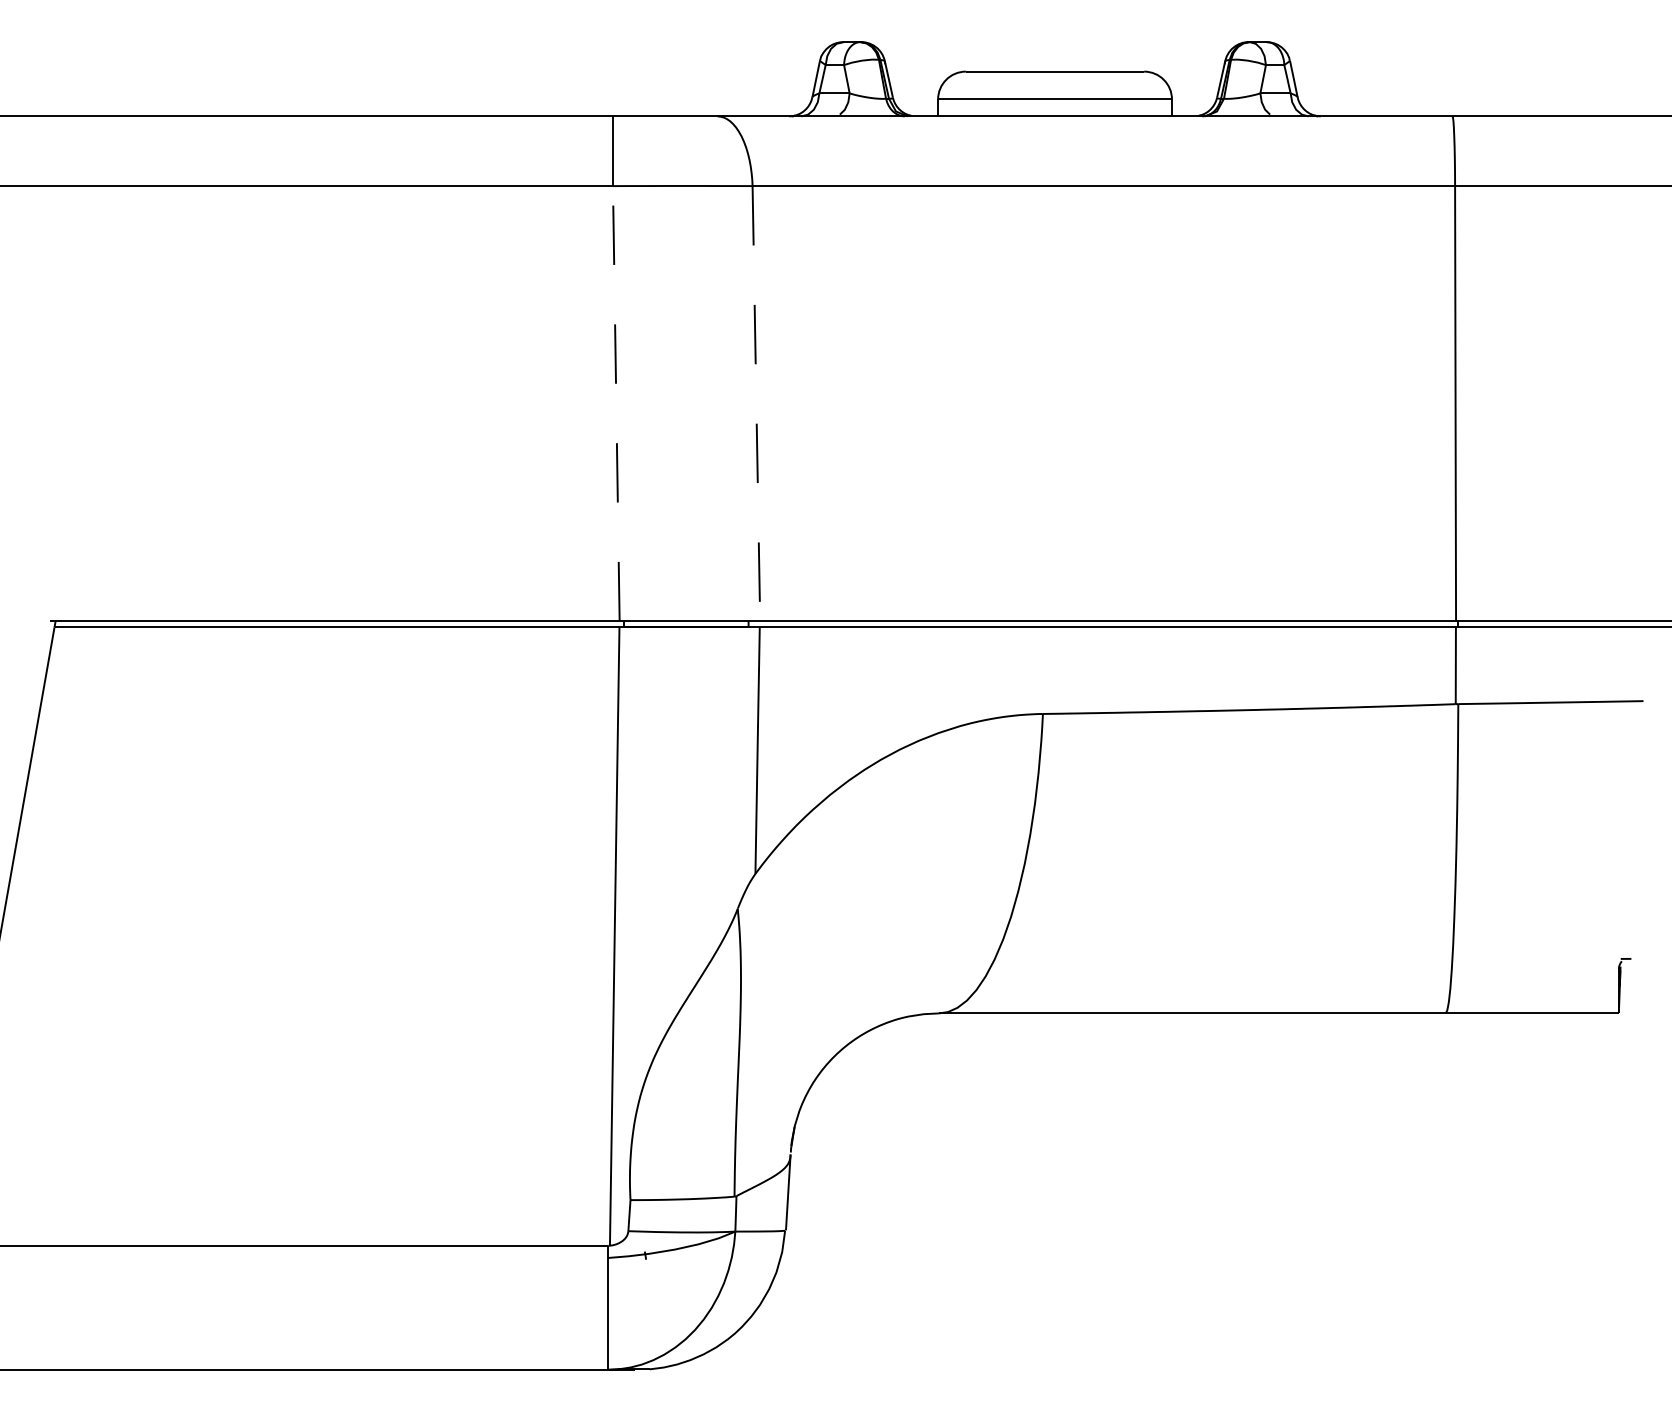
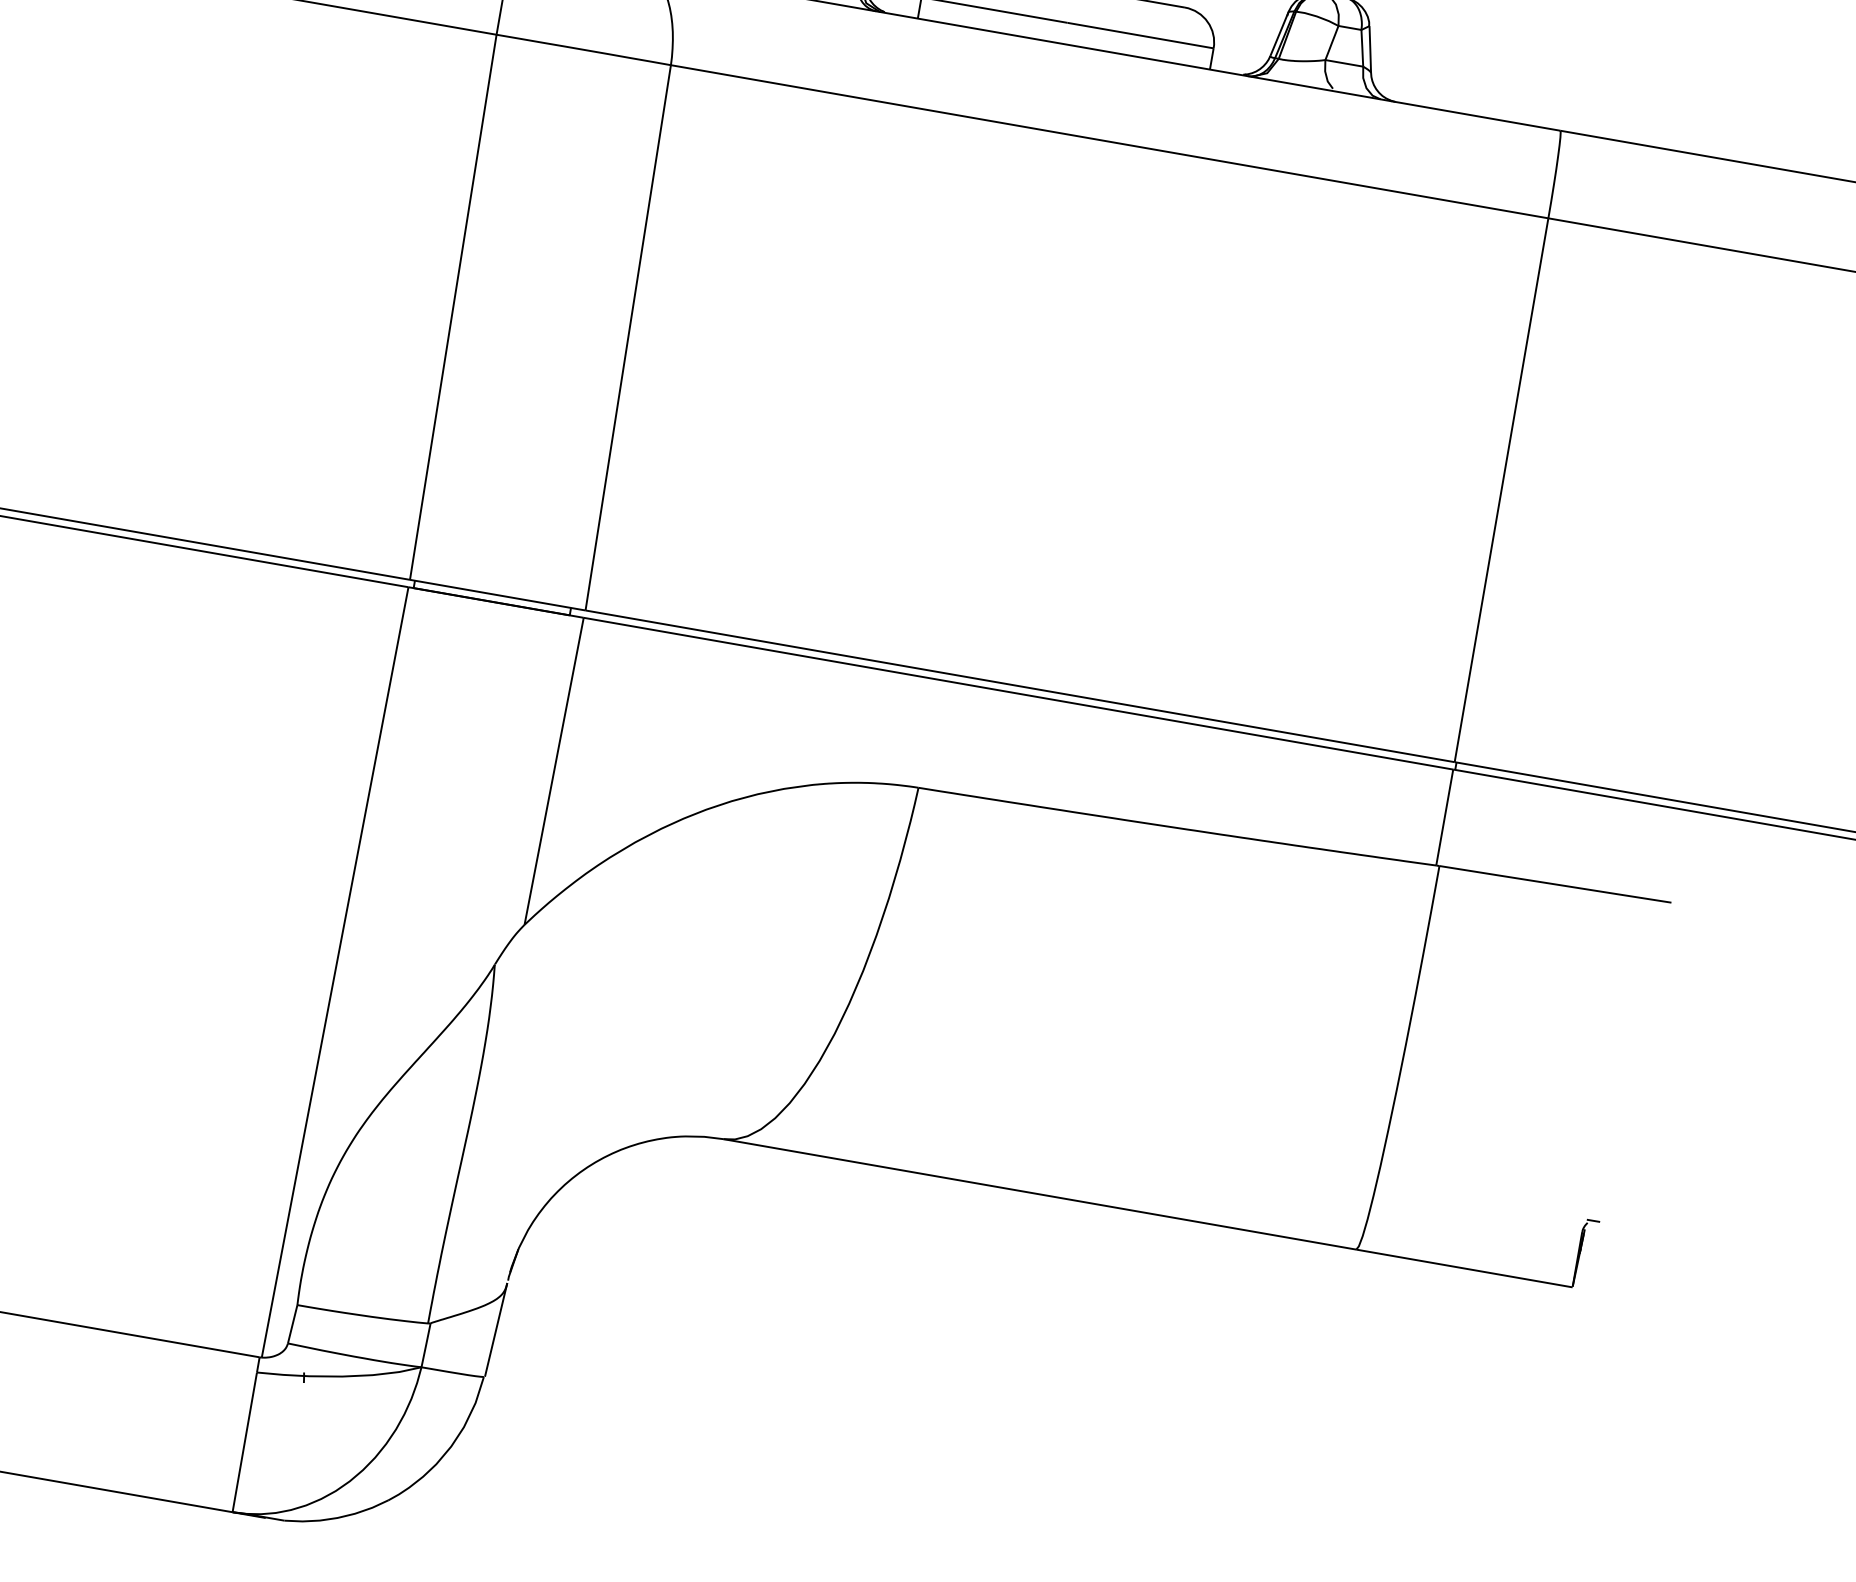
line: (616, 403) -> (453, 307), dashed -> solid
line: (756, 403) -> (628, 337), dashed -> solid

